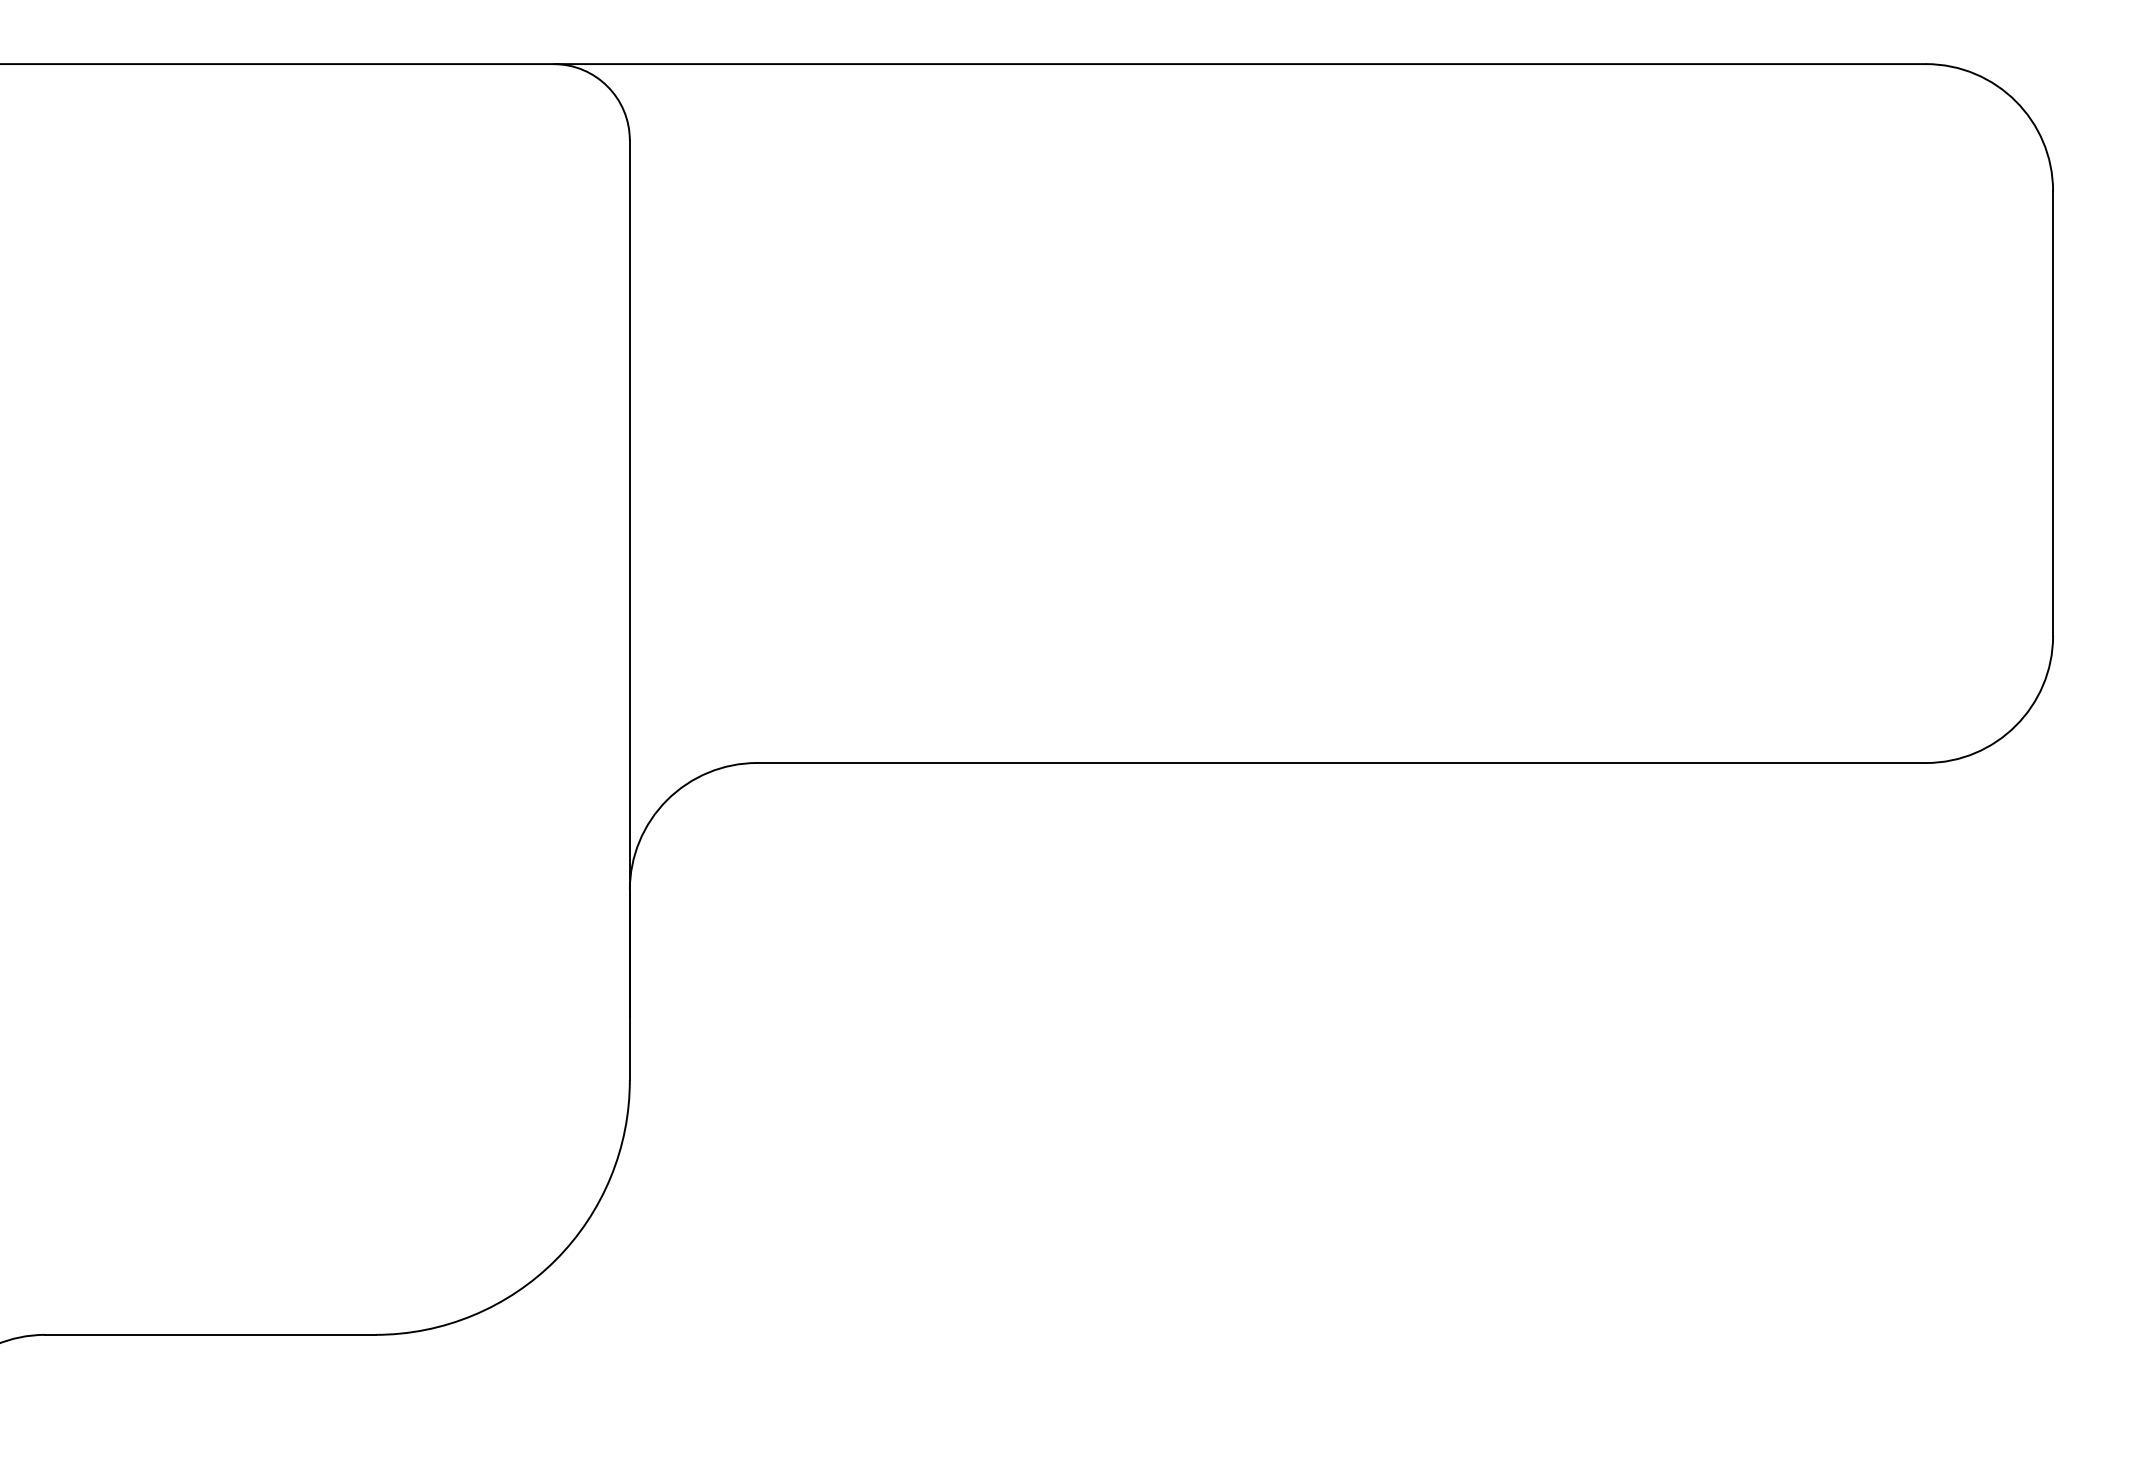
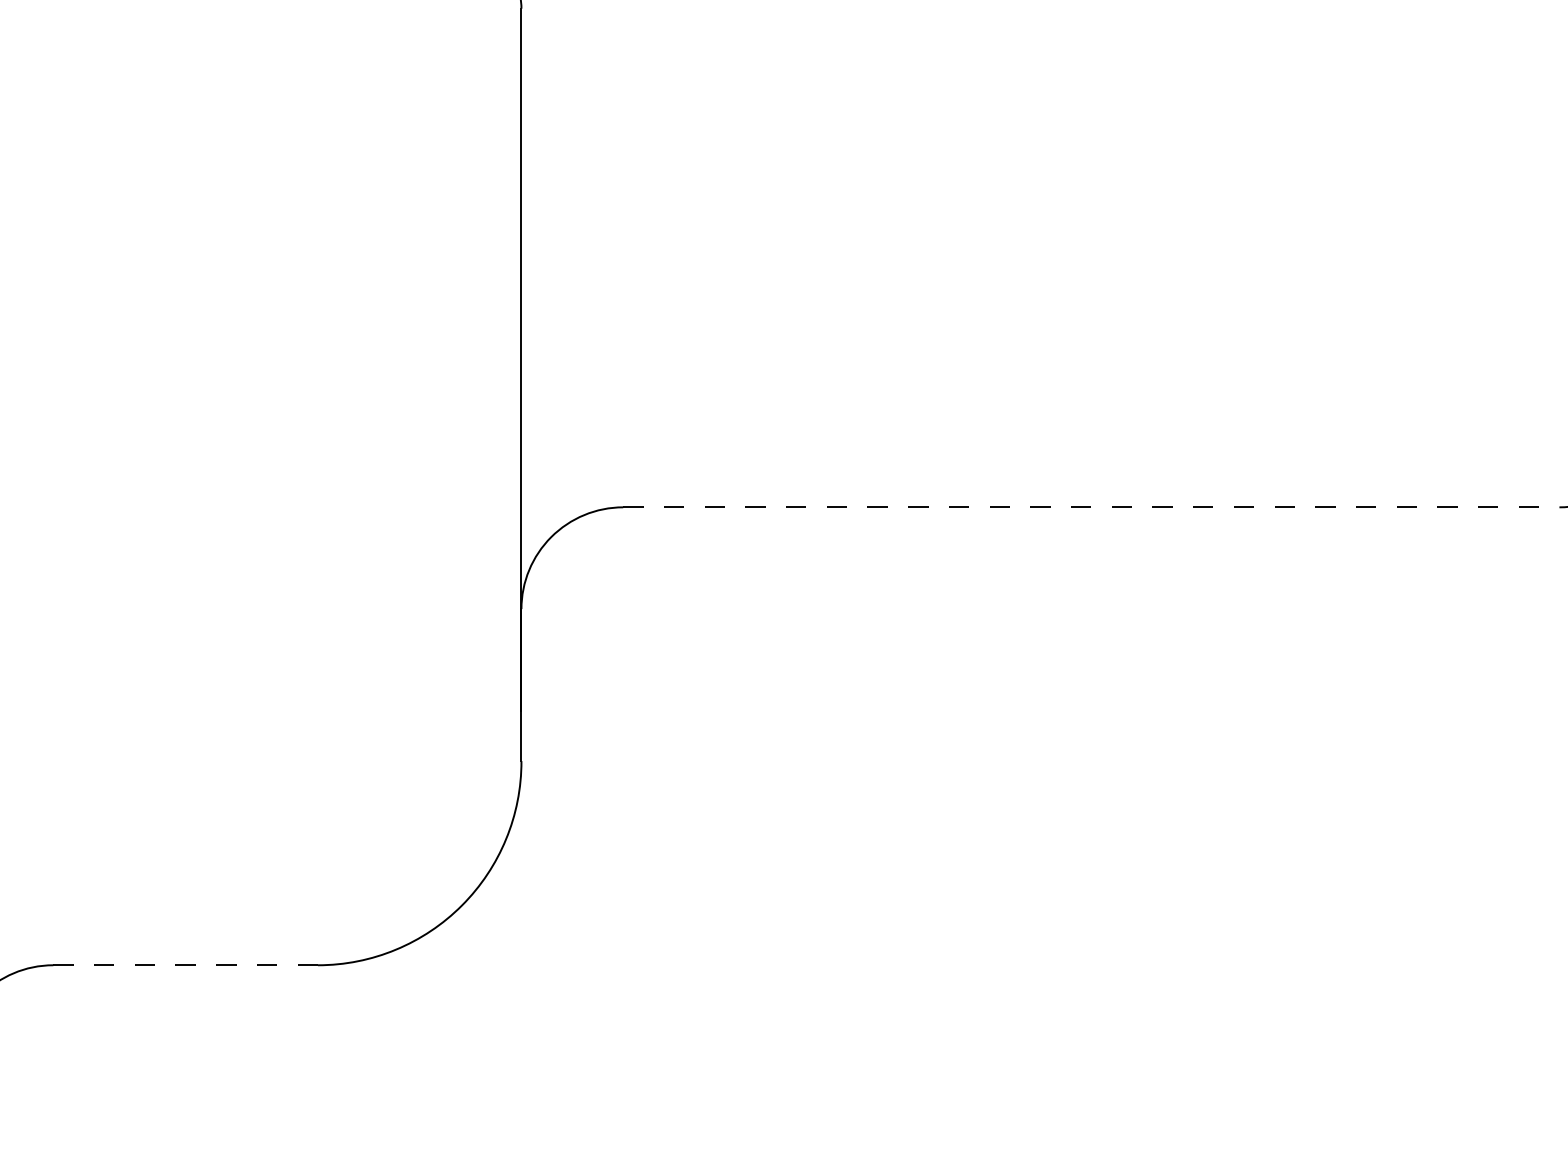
line: (1341, 763) -> (1091, 507), solid -> dashed
line: (211, 1334) -> (186, 964), solid -> dashed

